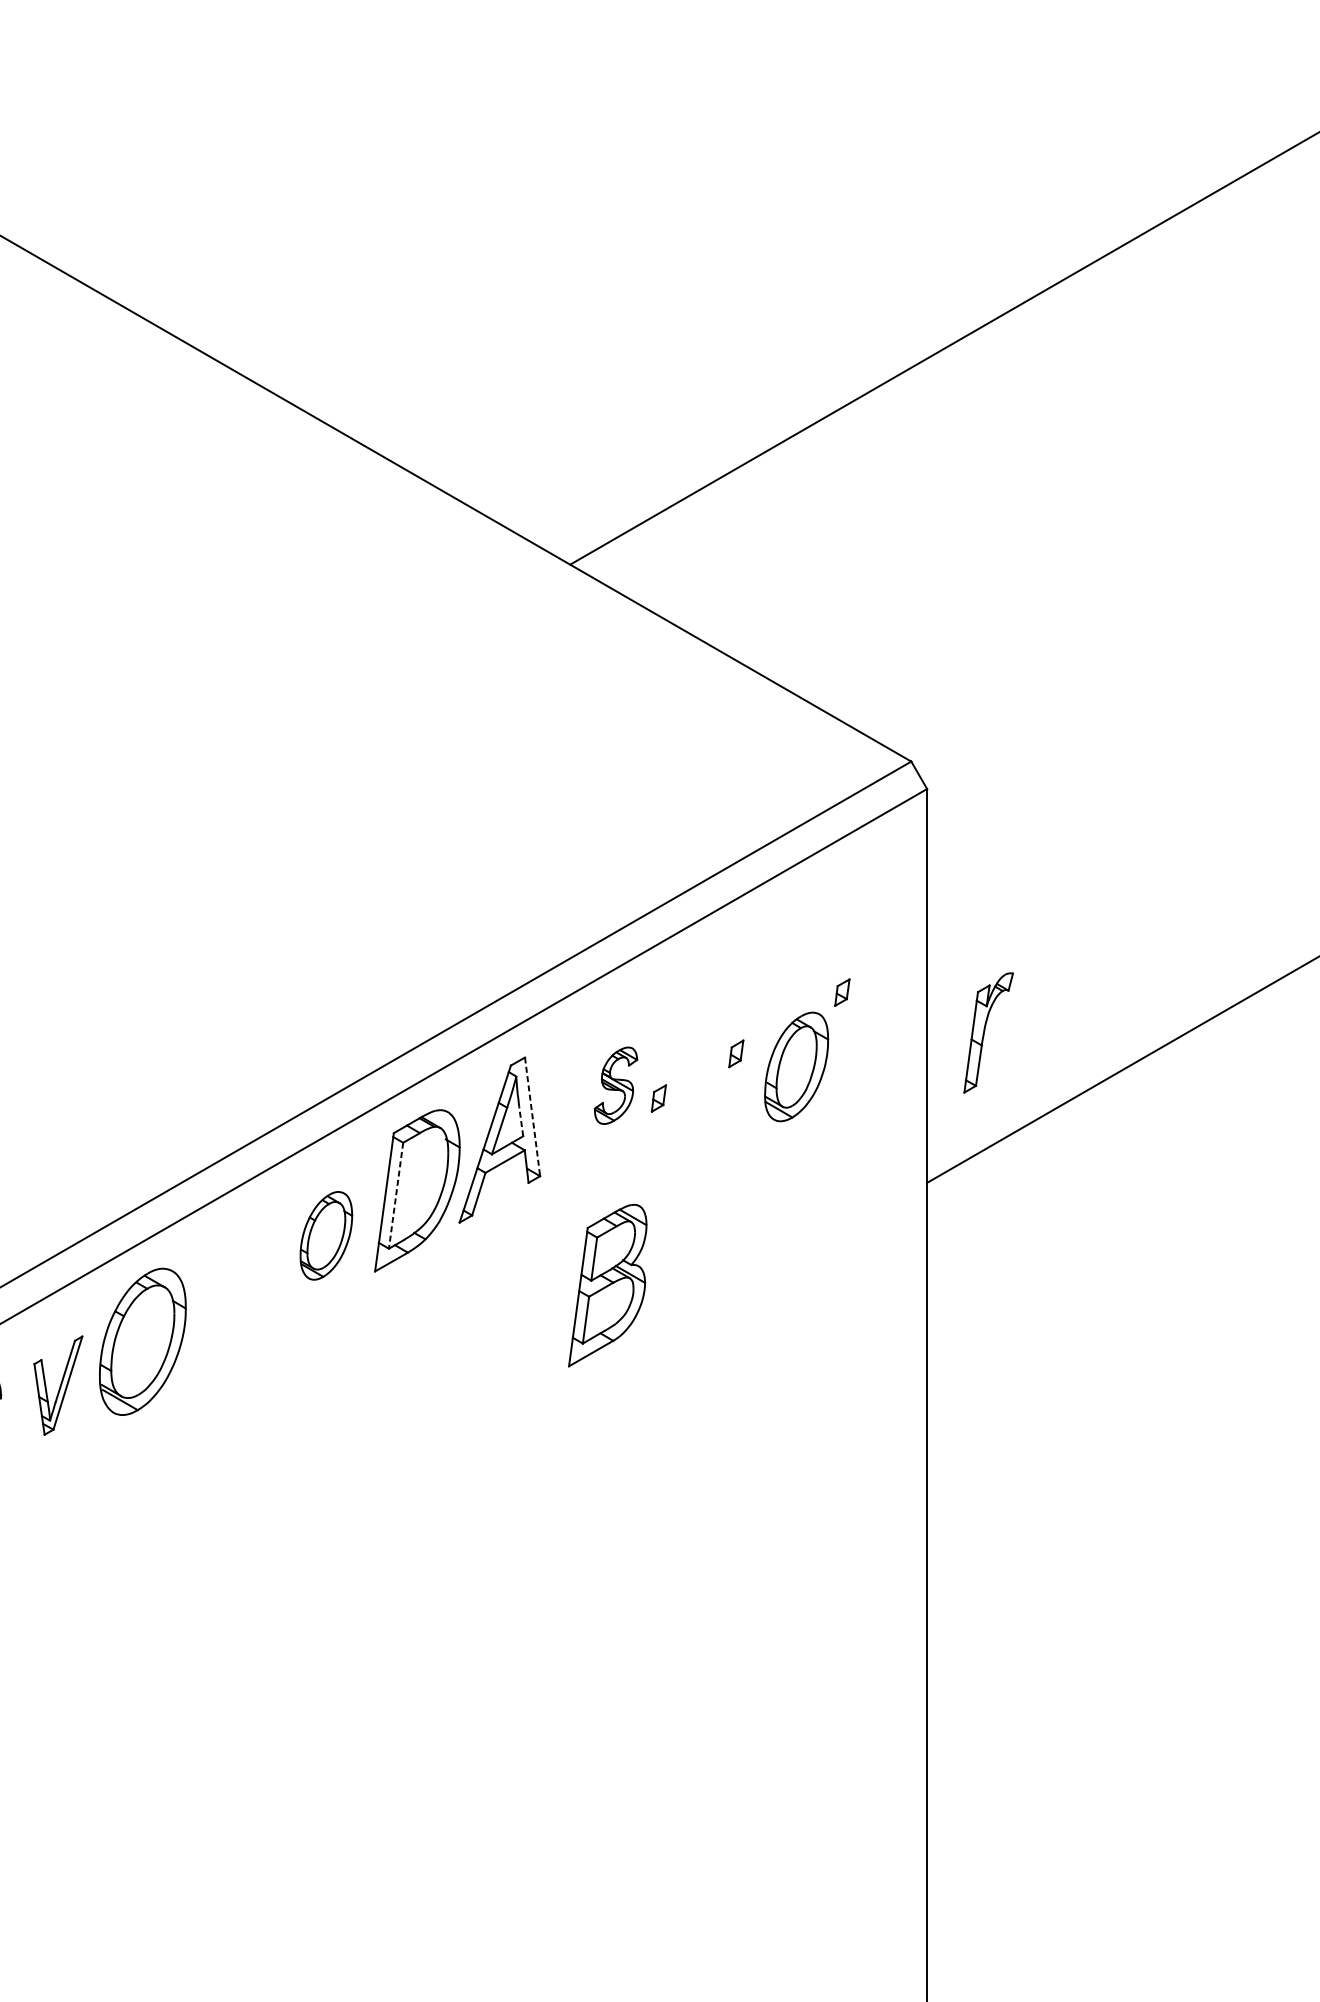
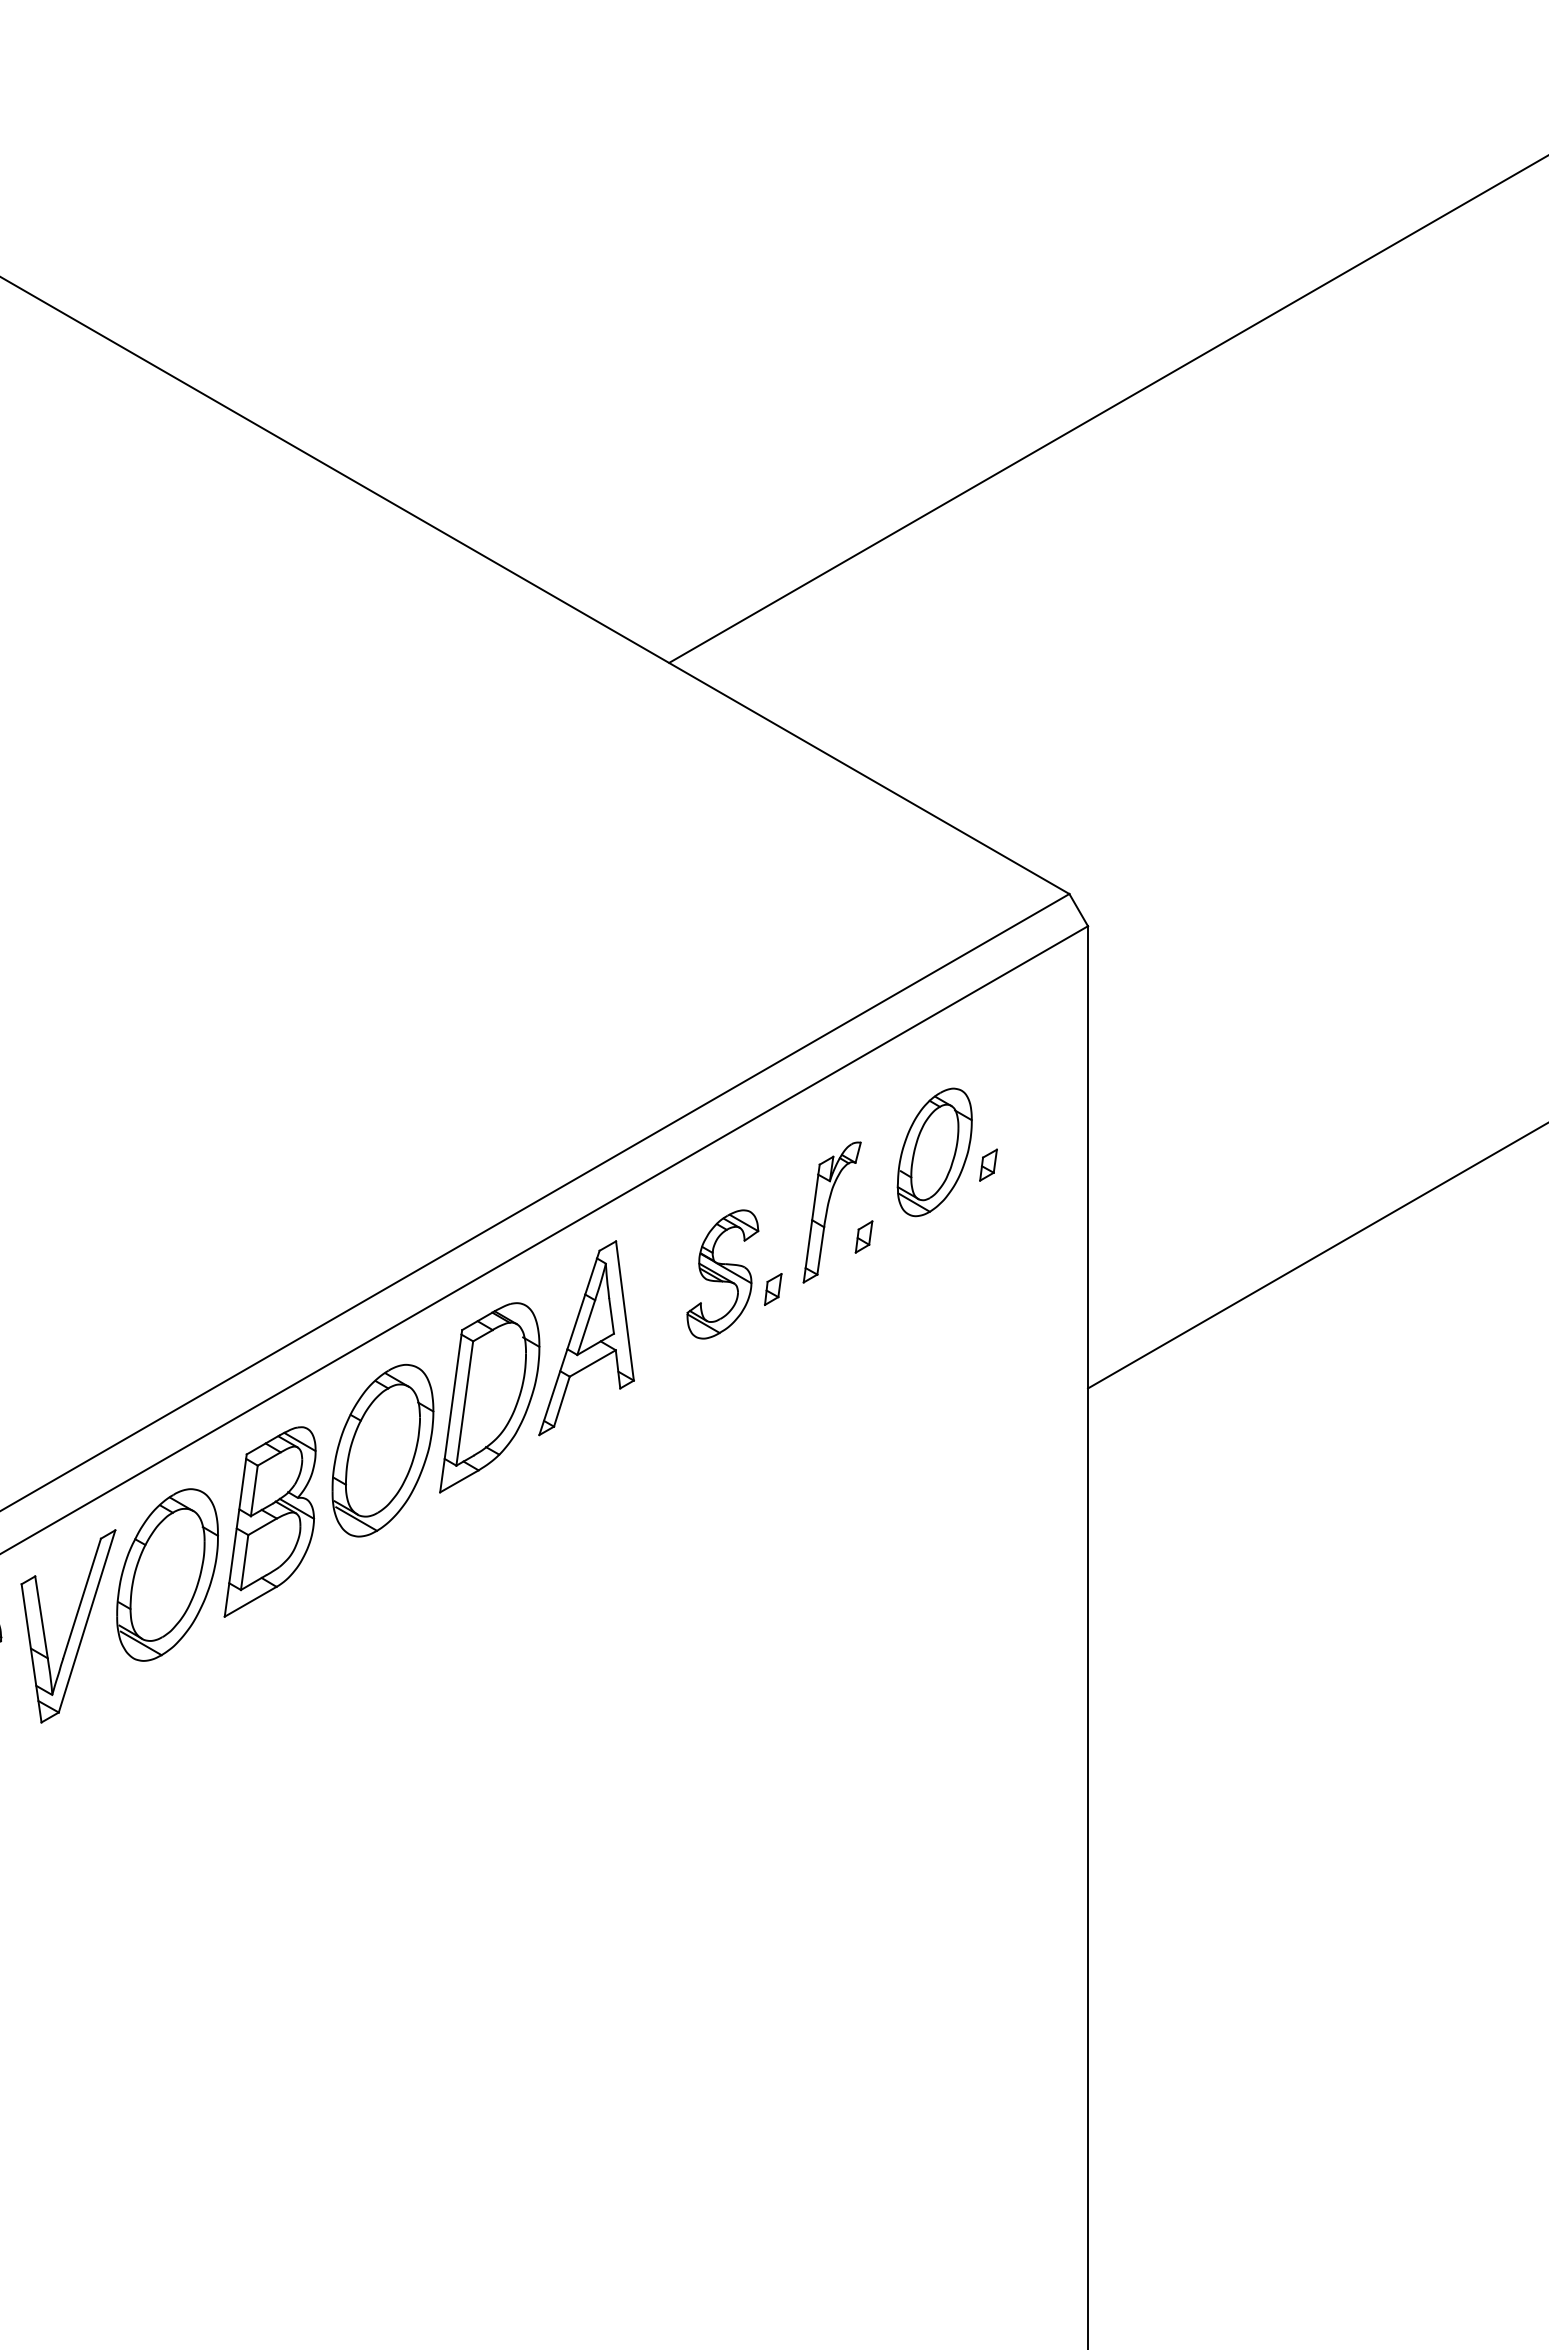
part: (988, 1032) -> (831, 1212), moved
part: (796, 1067) -> (934, 1152), moved
part: (615, 1085) -> (722, 1274), size x1.43
line: (533, 1117) -> (625, 1311), dashed -> solid
line: (521, 1121) -> (611, 1316), dashed -> solid
line: (395, 1195) -> (464, 1403), dashed -> solid
part: (325, 1235) -> (382, 1450), size x1.67
part: (607, 1285) -> (269, 1521), moved
part: (58, 1385) -> (68, 1626), size x1.67

